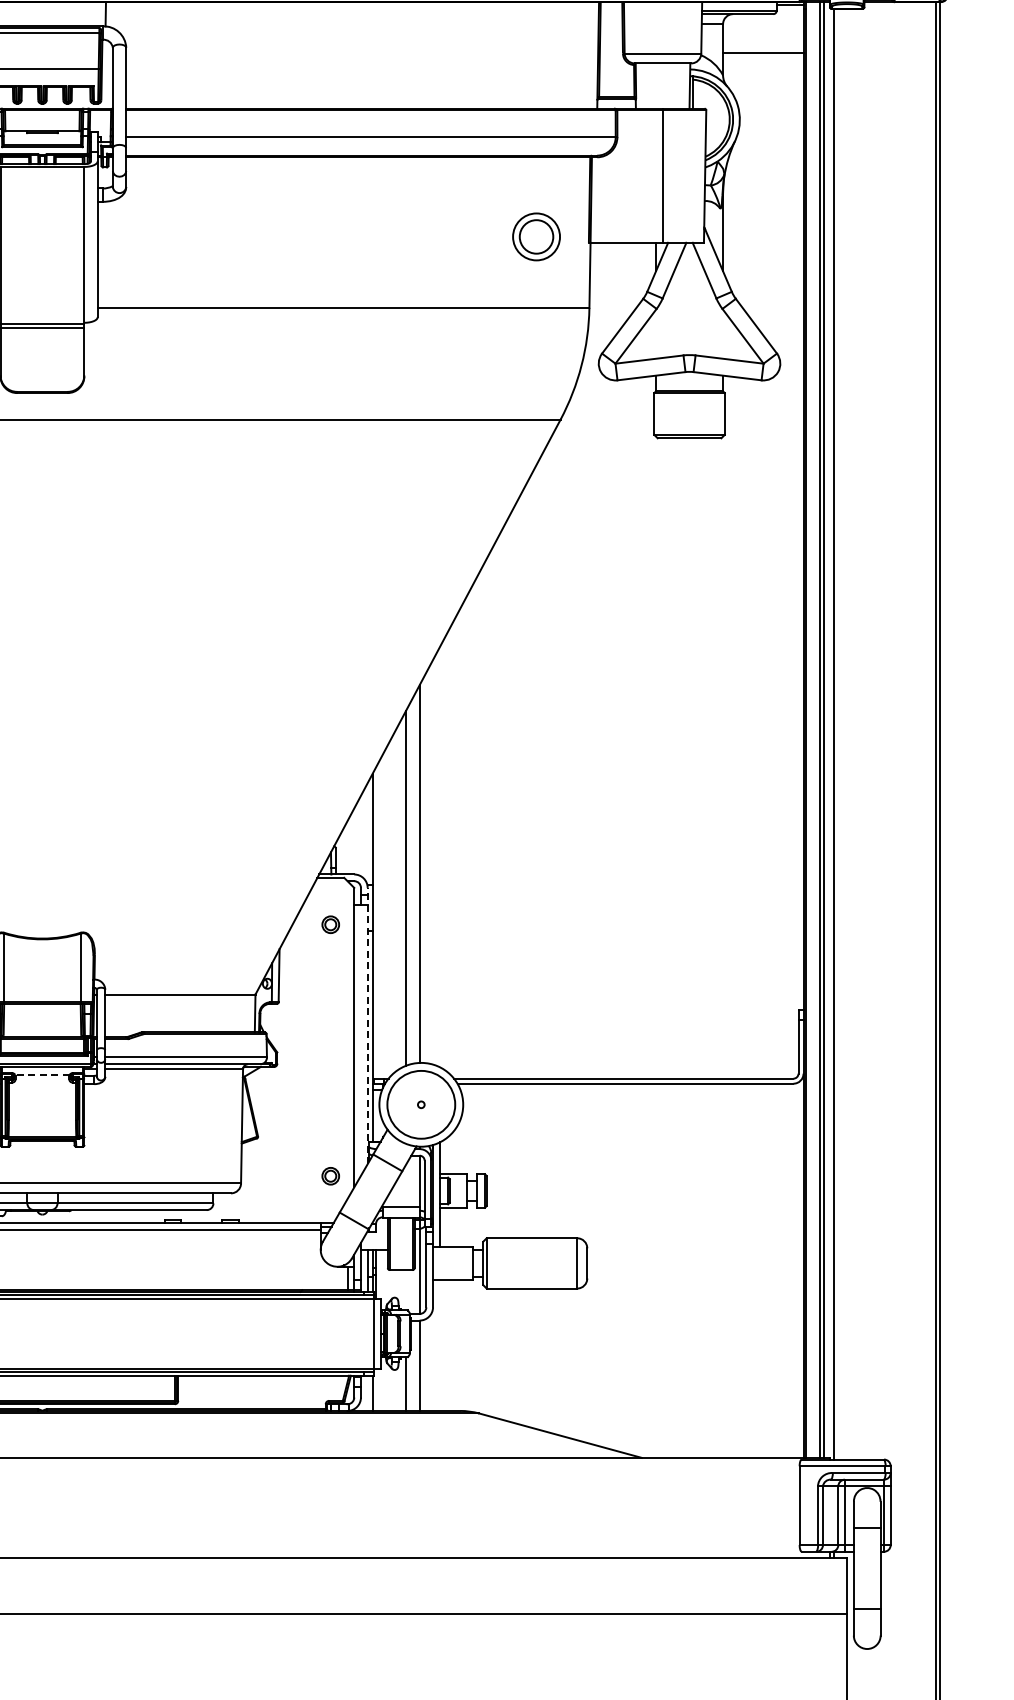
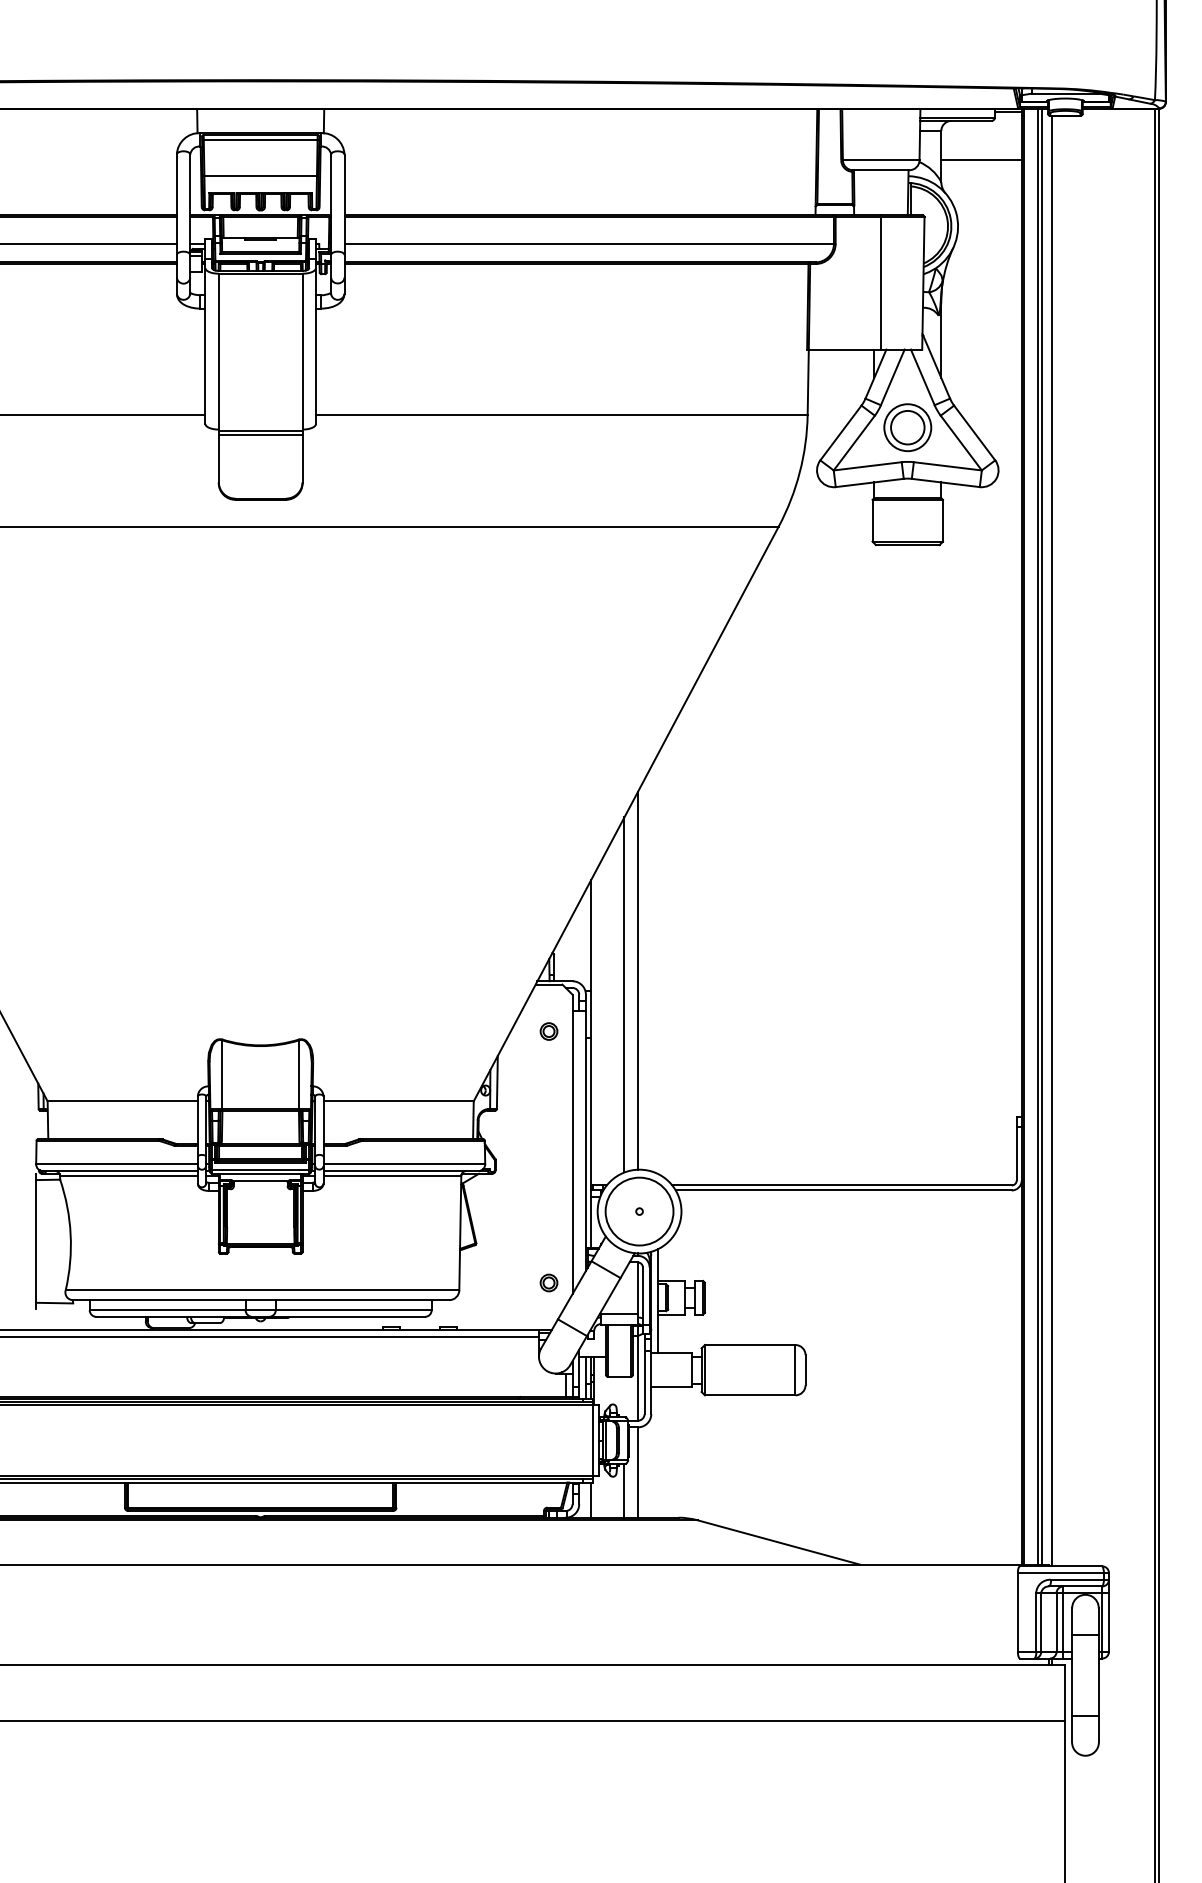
part: (536, 236) -> (907, 427), moved
line: (367, 1025) -> (585, 1132), dashed -> solid
line: (42, 1074) -> (260, 1181), dashed -> solid

